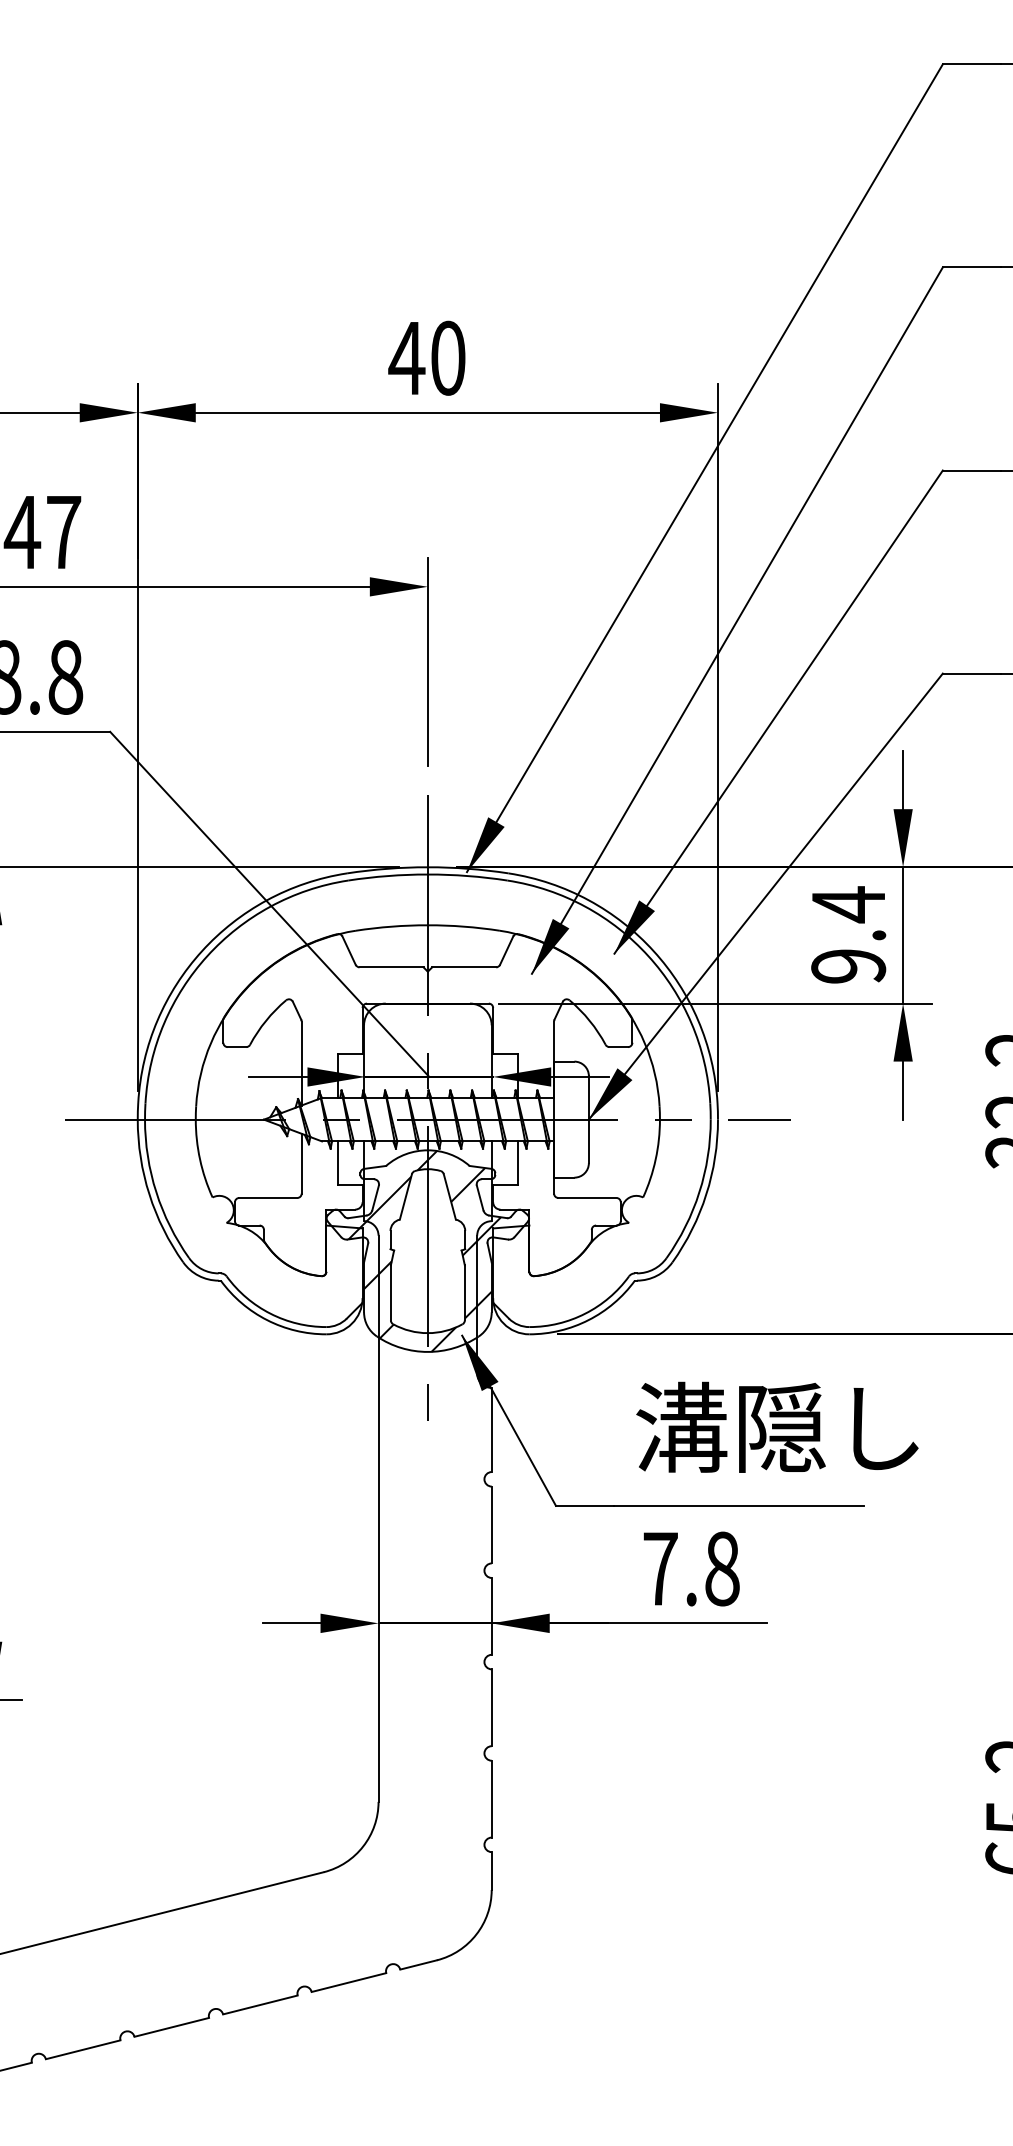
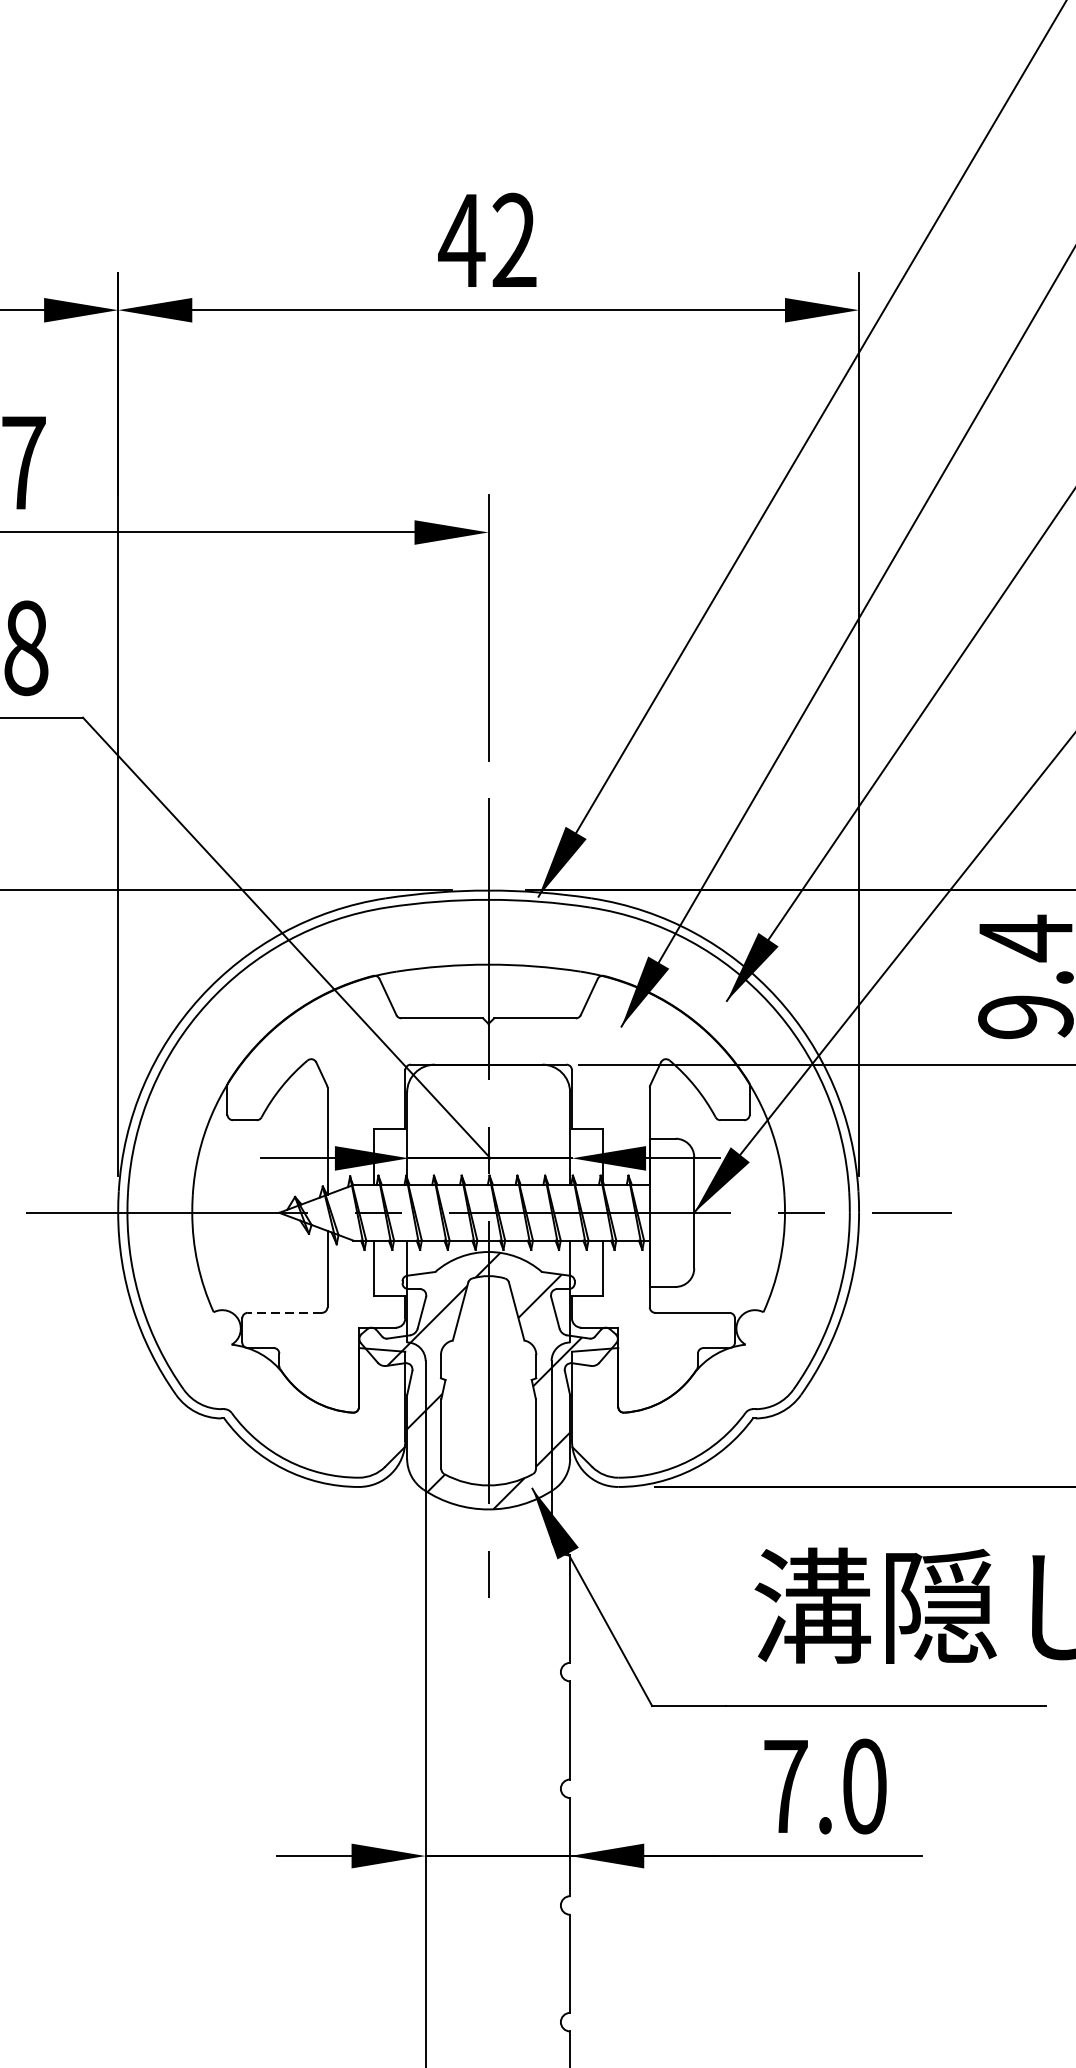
text: (448, 357) -> (514, 239), 40 -> 42
line: (267, 1197) -> (283, 1312), solid -> dashed
text: (722, 1568) -> (864, 1785), 7.8 -> 7.0

